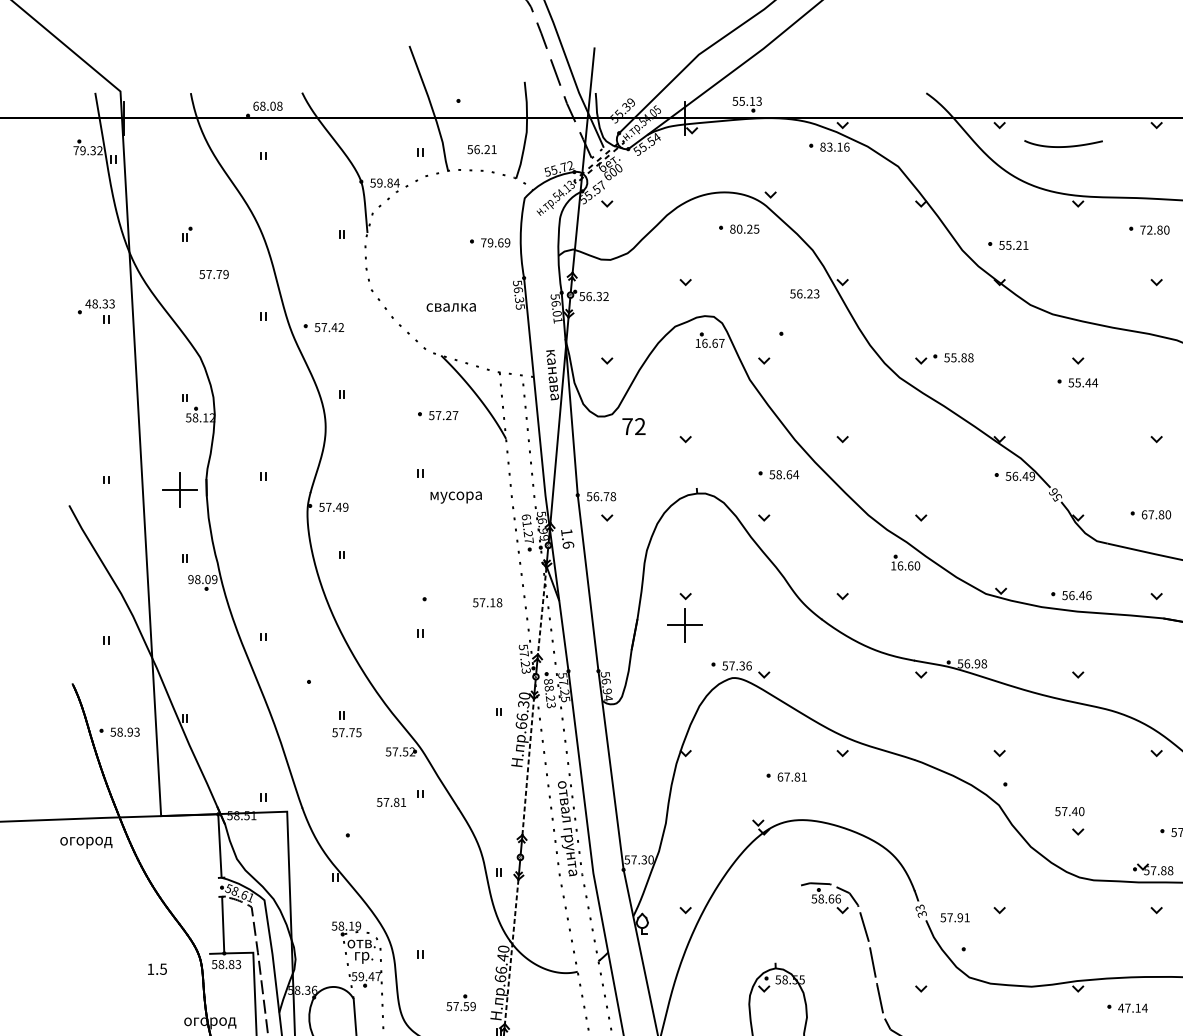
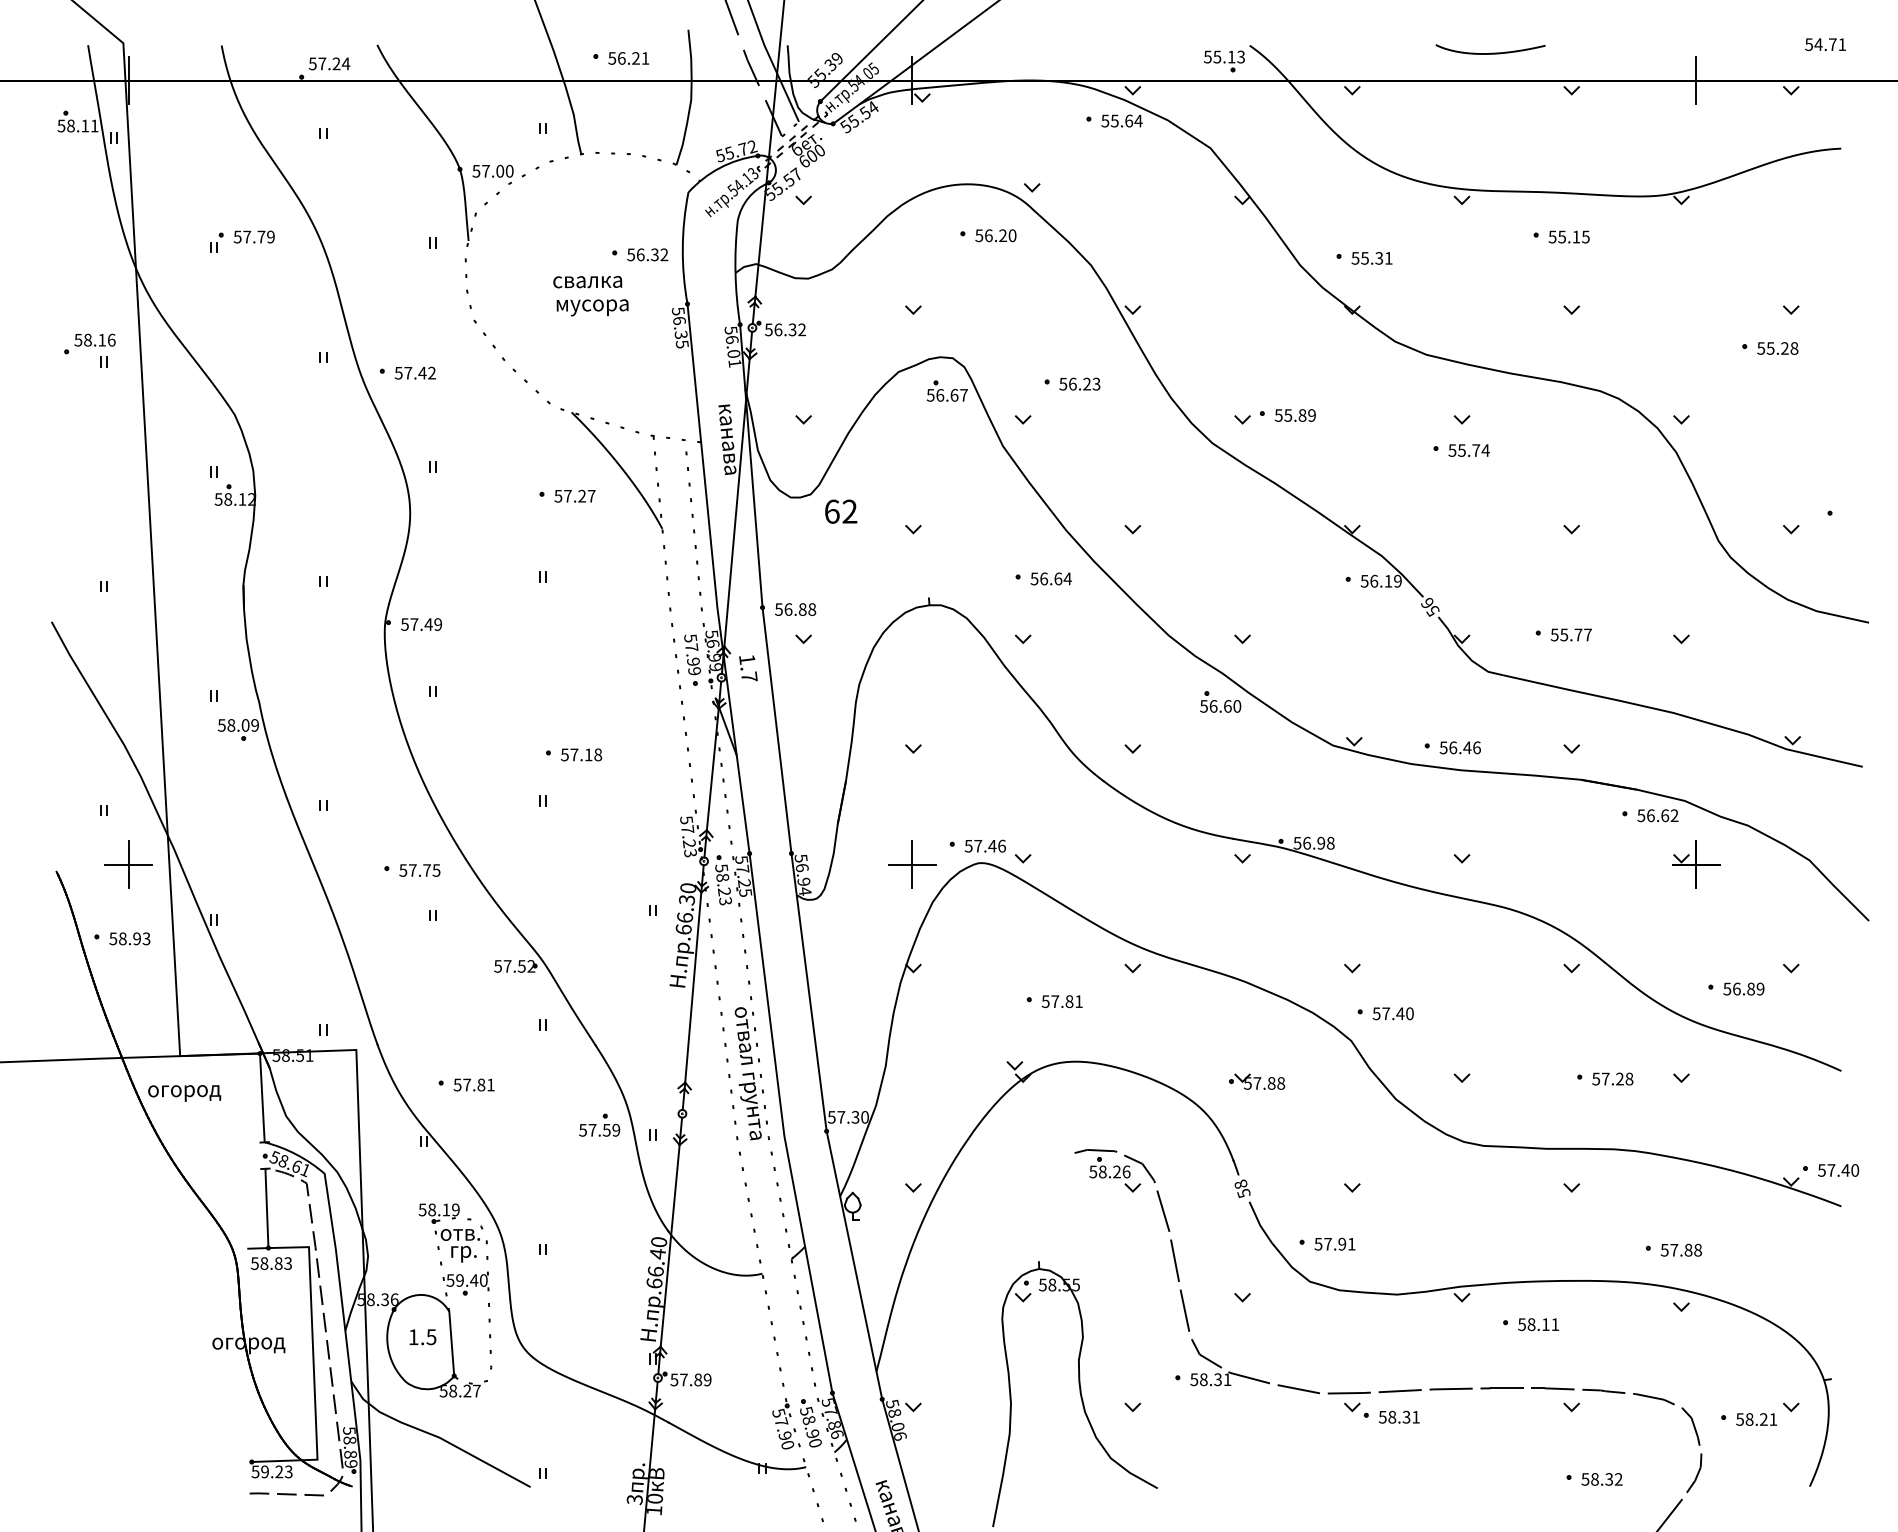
part: (747, 104) -> (1224, 61), moved
text: (267, 105) -> (329, 63), 68.08 -> 57.24
text: (834, 146) -> (1121, 120), 83.16 -> 55.64
curve: (1064, 146) -> (1491, 52), moved
text: (481, 149) -> (628, 58), moved
text: (87, 150) -> (77, 125), 79.32 -> 58.11
text: (388, 182) -> (497, 170), 59.84 -> 57.00
text: (744, 229) -> (995, 235), 80.25 -> 56.20
text: (1154, 229) -> (1568, 236), 72.80 -> 55.15
text: (495, 242) -> (647, 254), 79.69 -> 56.32
text: (1019, 245) -> (1379, 258), 55.21 -> 55.31
text: (213, 274) -> (253, 236), moved
text: (804, 293) -> (1079, 383), moved
text: (99, 303) -> (94, 339), 48.33 -> 58.16
text: (451, 307) -> (587, 282), moved
text: (697, 343) -> (930, 395), 16.67 -> 56.67
text: (970, 357) -> (1311, 415), 55.88 -> 55.89
text: (1088, 382) -> (1476, 450), 55.44 -> 55.74
text: (627, 426) -> (832, 511), 72 -> 62
text: (779, 474) -> (1044, 578), 58.64 -> 56.64
text: (1025, 476) -> (1388, 581), 56.49 -> 56.19
part: (179, 490) -> (128, 864), moved
text: (606, 496) -> (802, 609), 56.78 -> 56.88
text: (456, 497) -> (592, 307), moved
text: (1155, 514) -> (1570, 634), 67.80 -> 55.77
text: (527, 528) -> (692, 654), 61.27 -> 57.99
text: (568, 544) -> (749, 676), 1.6 -> 1.7
text: (893, 565) -> (1203, 706), 16.60 -> 56.60
text: (190, 579) -> (221, 725), 98.09 -> 58.09
text: (487, 602) -> (581, 754), moved
line: (541, 611) -> (712, 769), dashed -> solid
part: (685, 625) -> (912, 864), moved
text: (742, 665) -> (992, 845), 57.36 -> 57.46
text: (548, 681) -> (721, 868), 88.23 -> 58.23
text: (346, 732) -> (419, 870), moved
line: (528, 767) -> (693, 987), dashed -> solid
text: (780, 777) -> (1045, 1001), 67.81 -> 57.81
text: (391, 802) -> (473, 1084), moved
text: (1069, 811) -> (1392, 1013), moved
text: (86, 842) -> (184, 1093), moved
part: (1153, 869) -> (1257, 1081), moved
text: (831, 898) -> (1117, 1171), 58.66 -> 58.26
text: (920, 910) -> (1241, 1188), 33 -> 58
text: (954, 917) -> (1334, 1243), moved
line: (511, 952) -> (670, 1246), dashed -> solid
text: (157, 969) -> (422, 1337), moved
text: (378, 976) -> (483, 1280), 59.47 -> 59.40
part: (461, 1002) -> (599, 1124), moved
text: (1132, 1008) -> (1538, 1324), 47.14 -> 58.11

